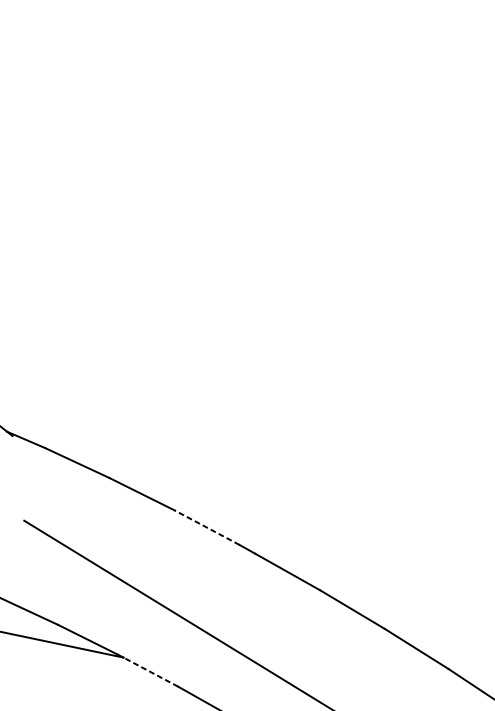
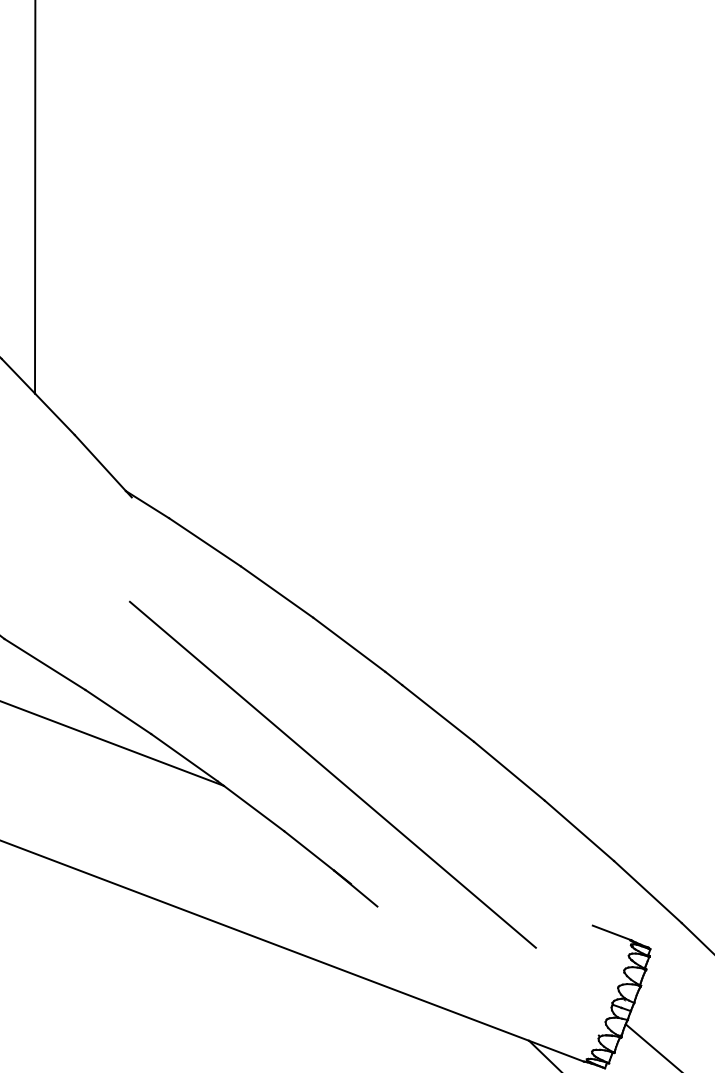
line: (206, 527) -> (348, 644), dashed -> solid
line: (151, 672) -> (254, 808), dashed -> solid

